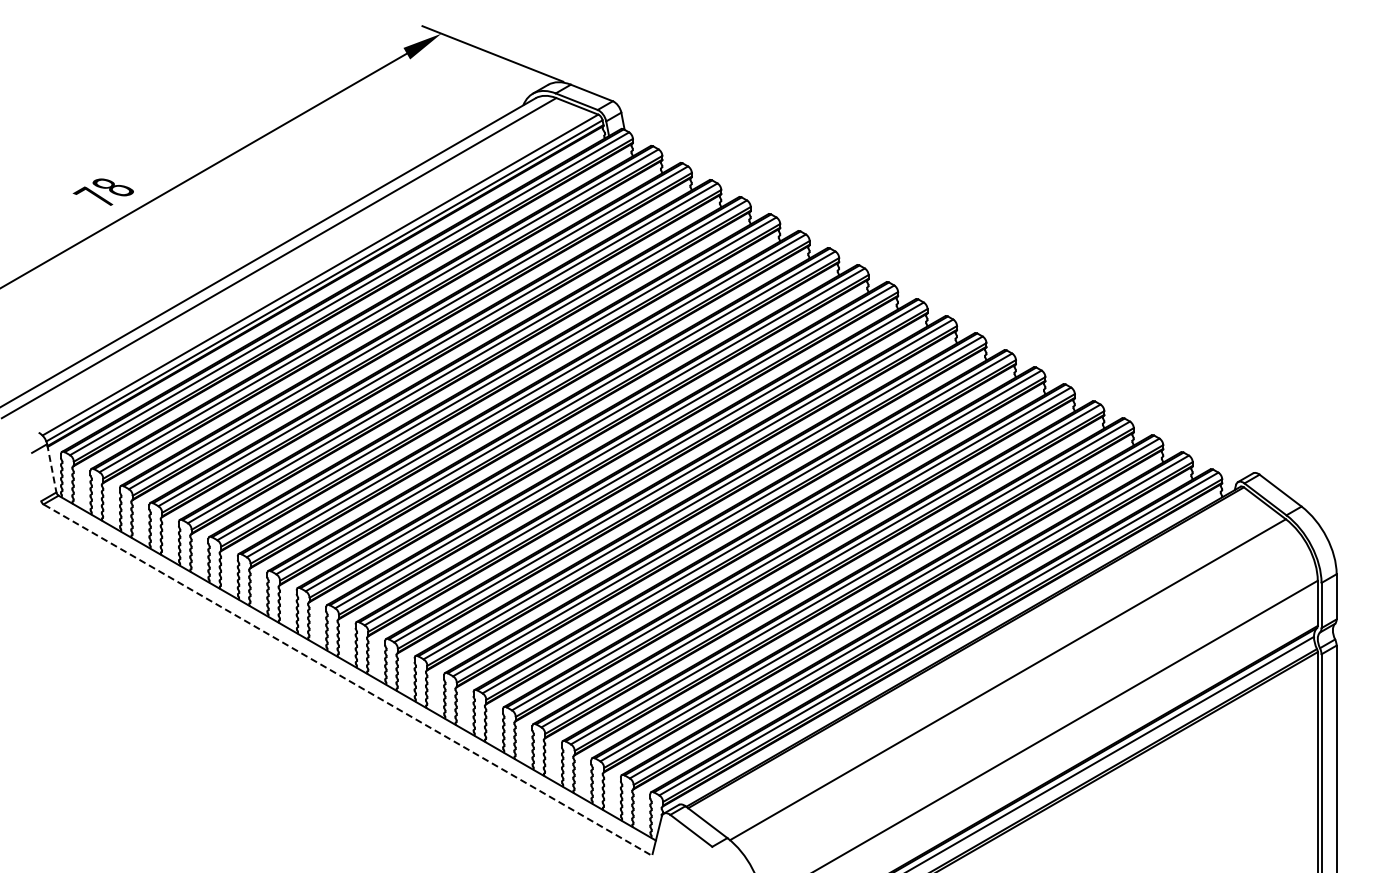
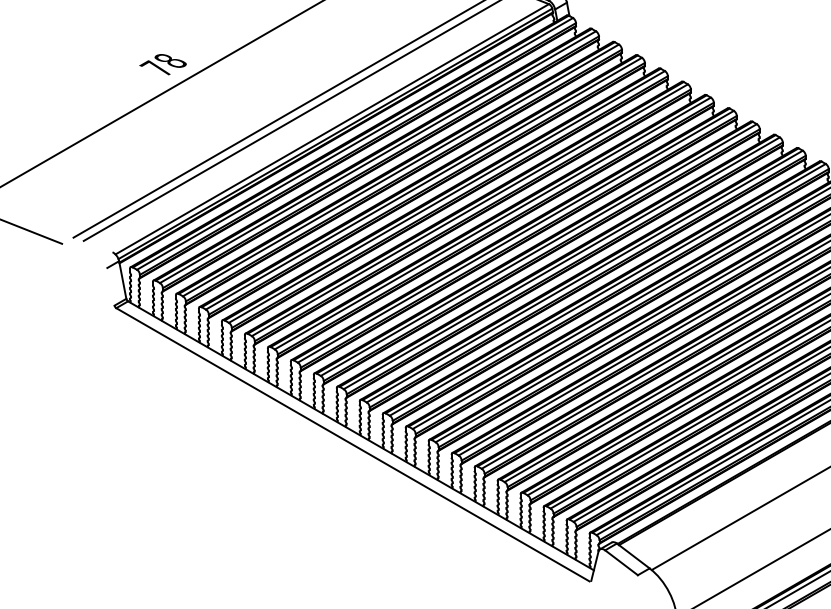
line: (51, 468) -> (122, 280), dashed -> solid
line: (346, 679) -> (352, 444), dashed -> solid

